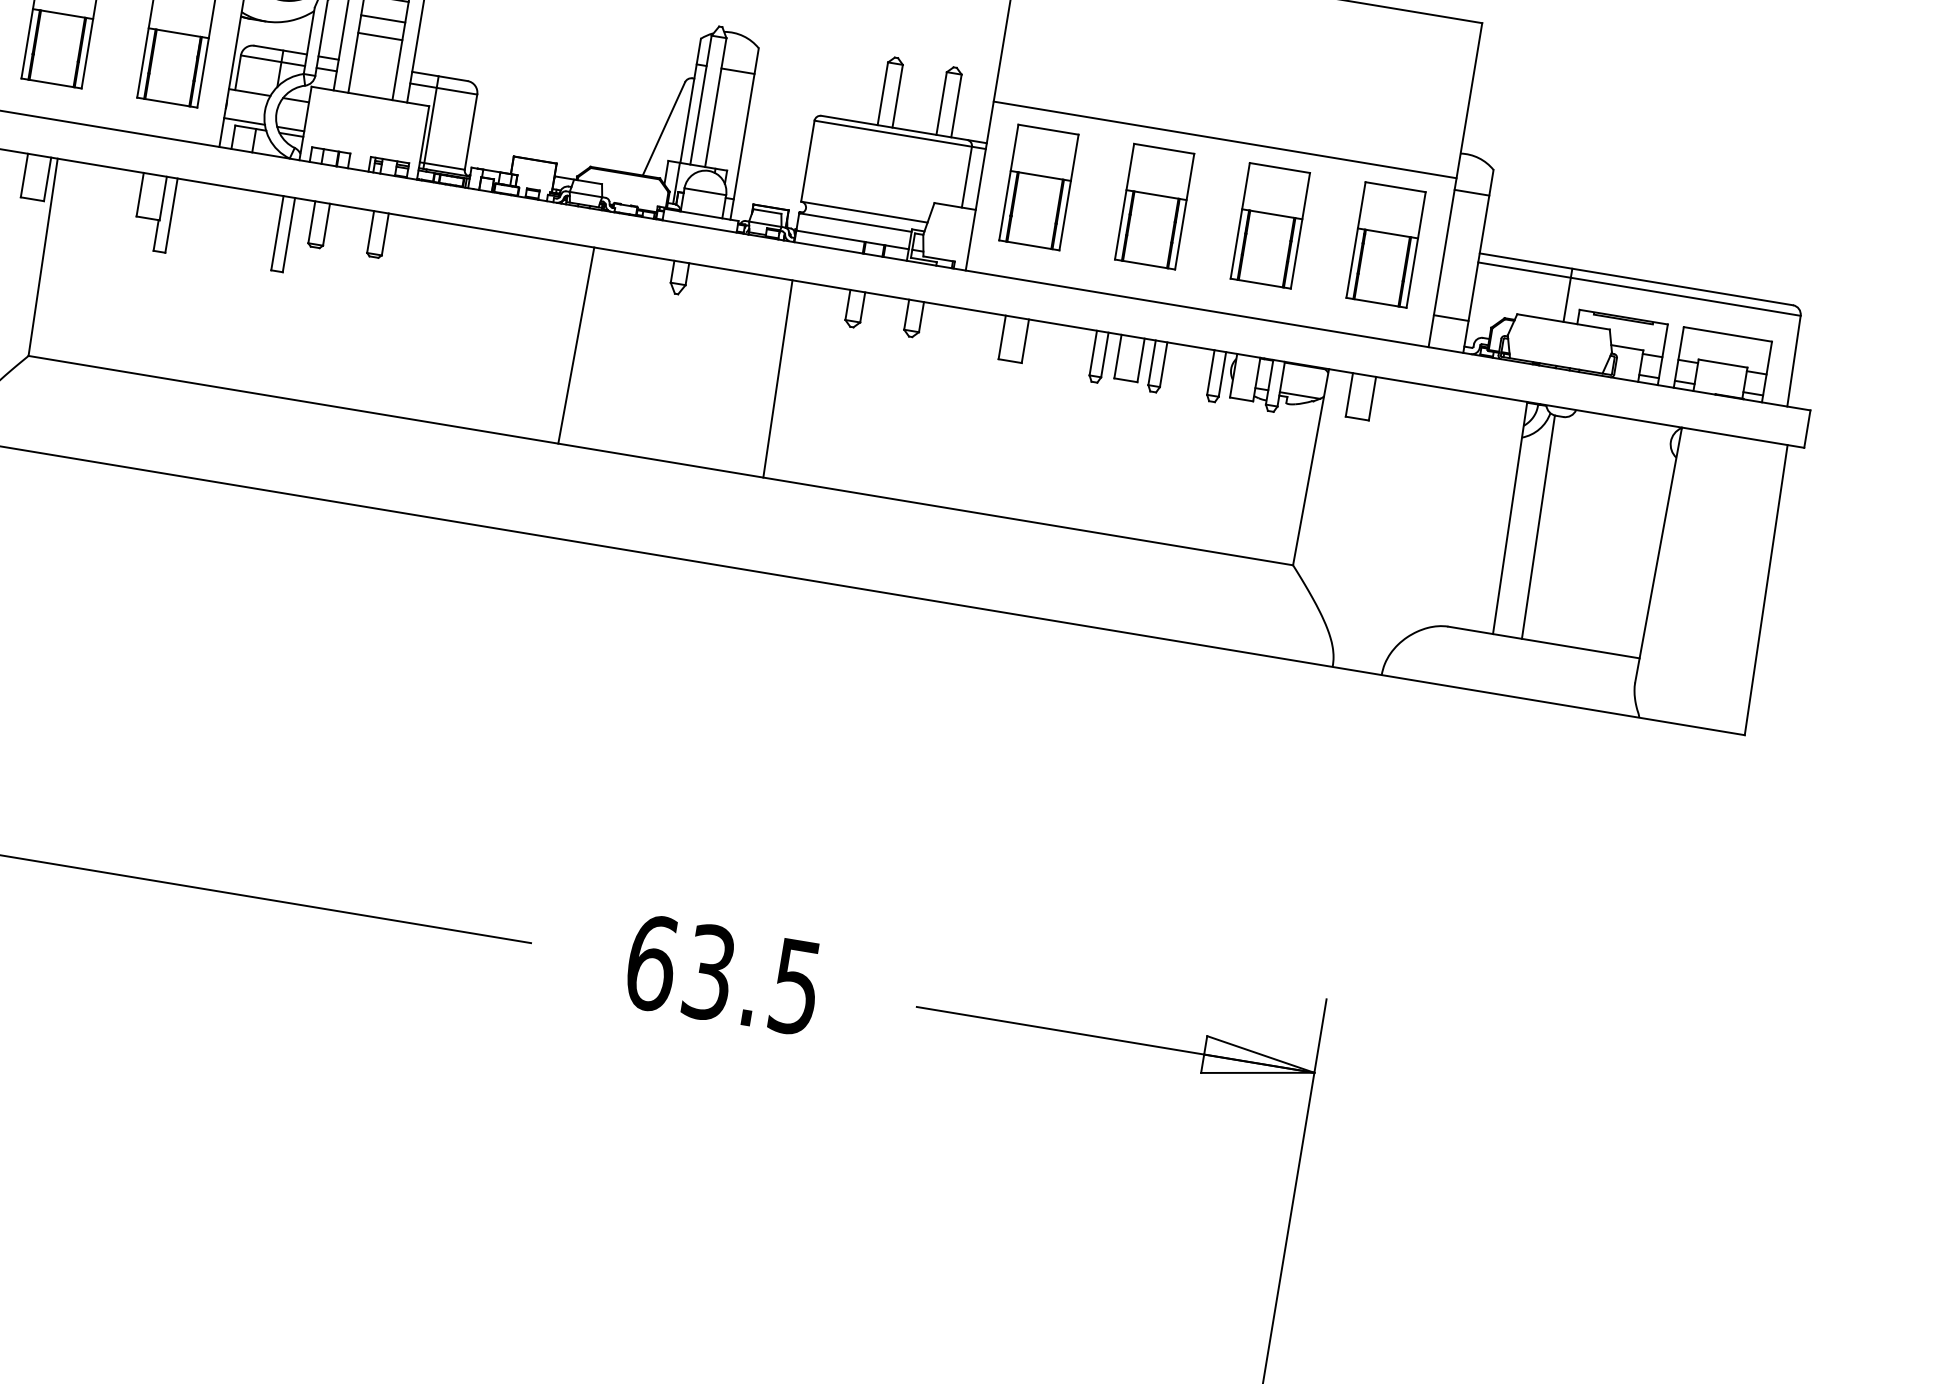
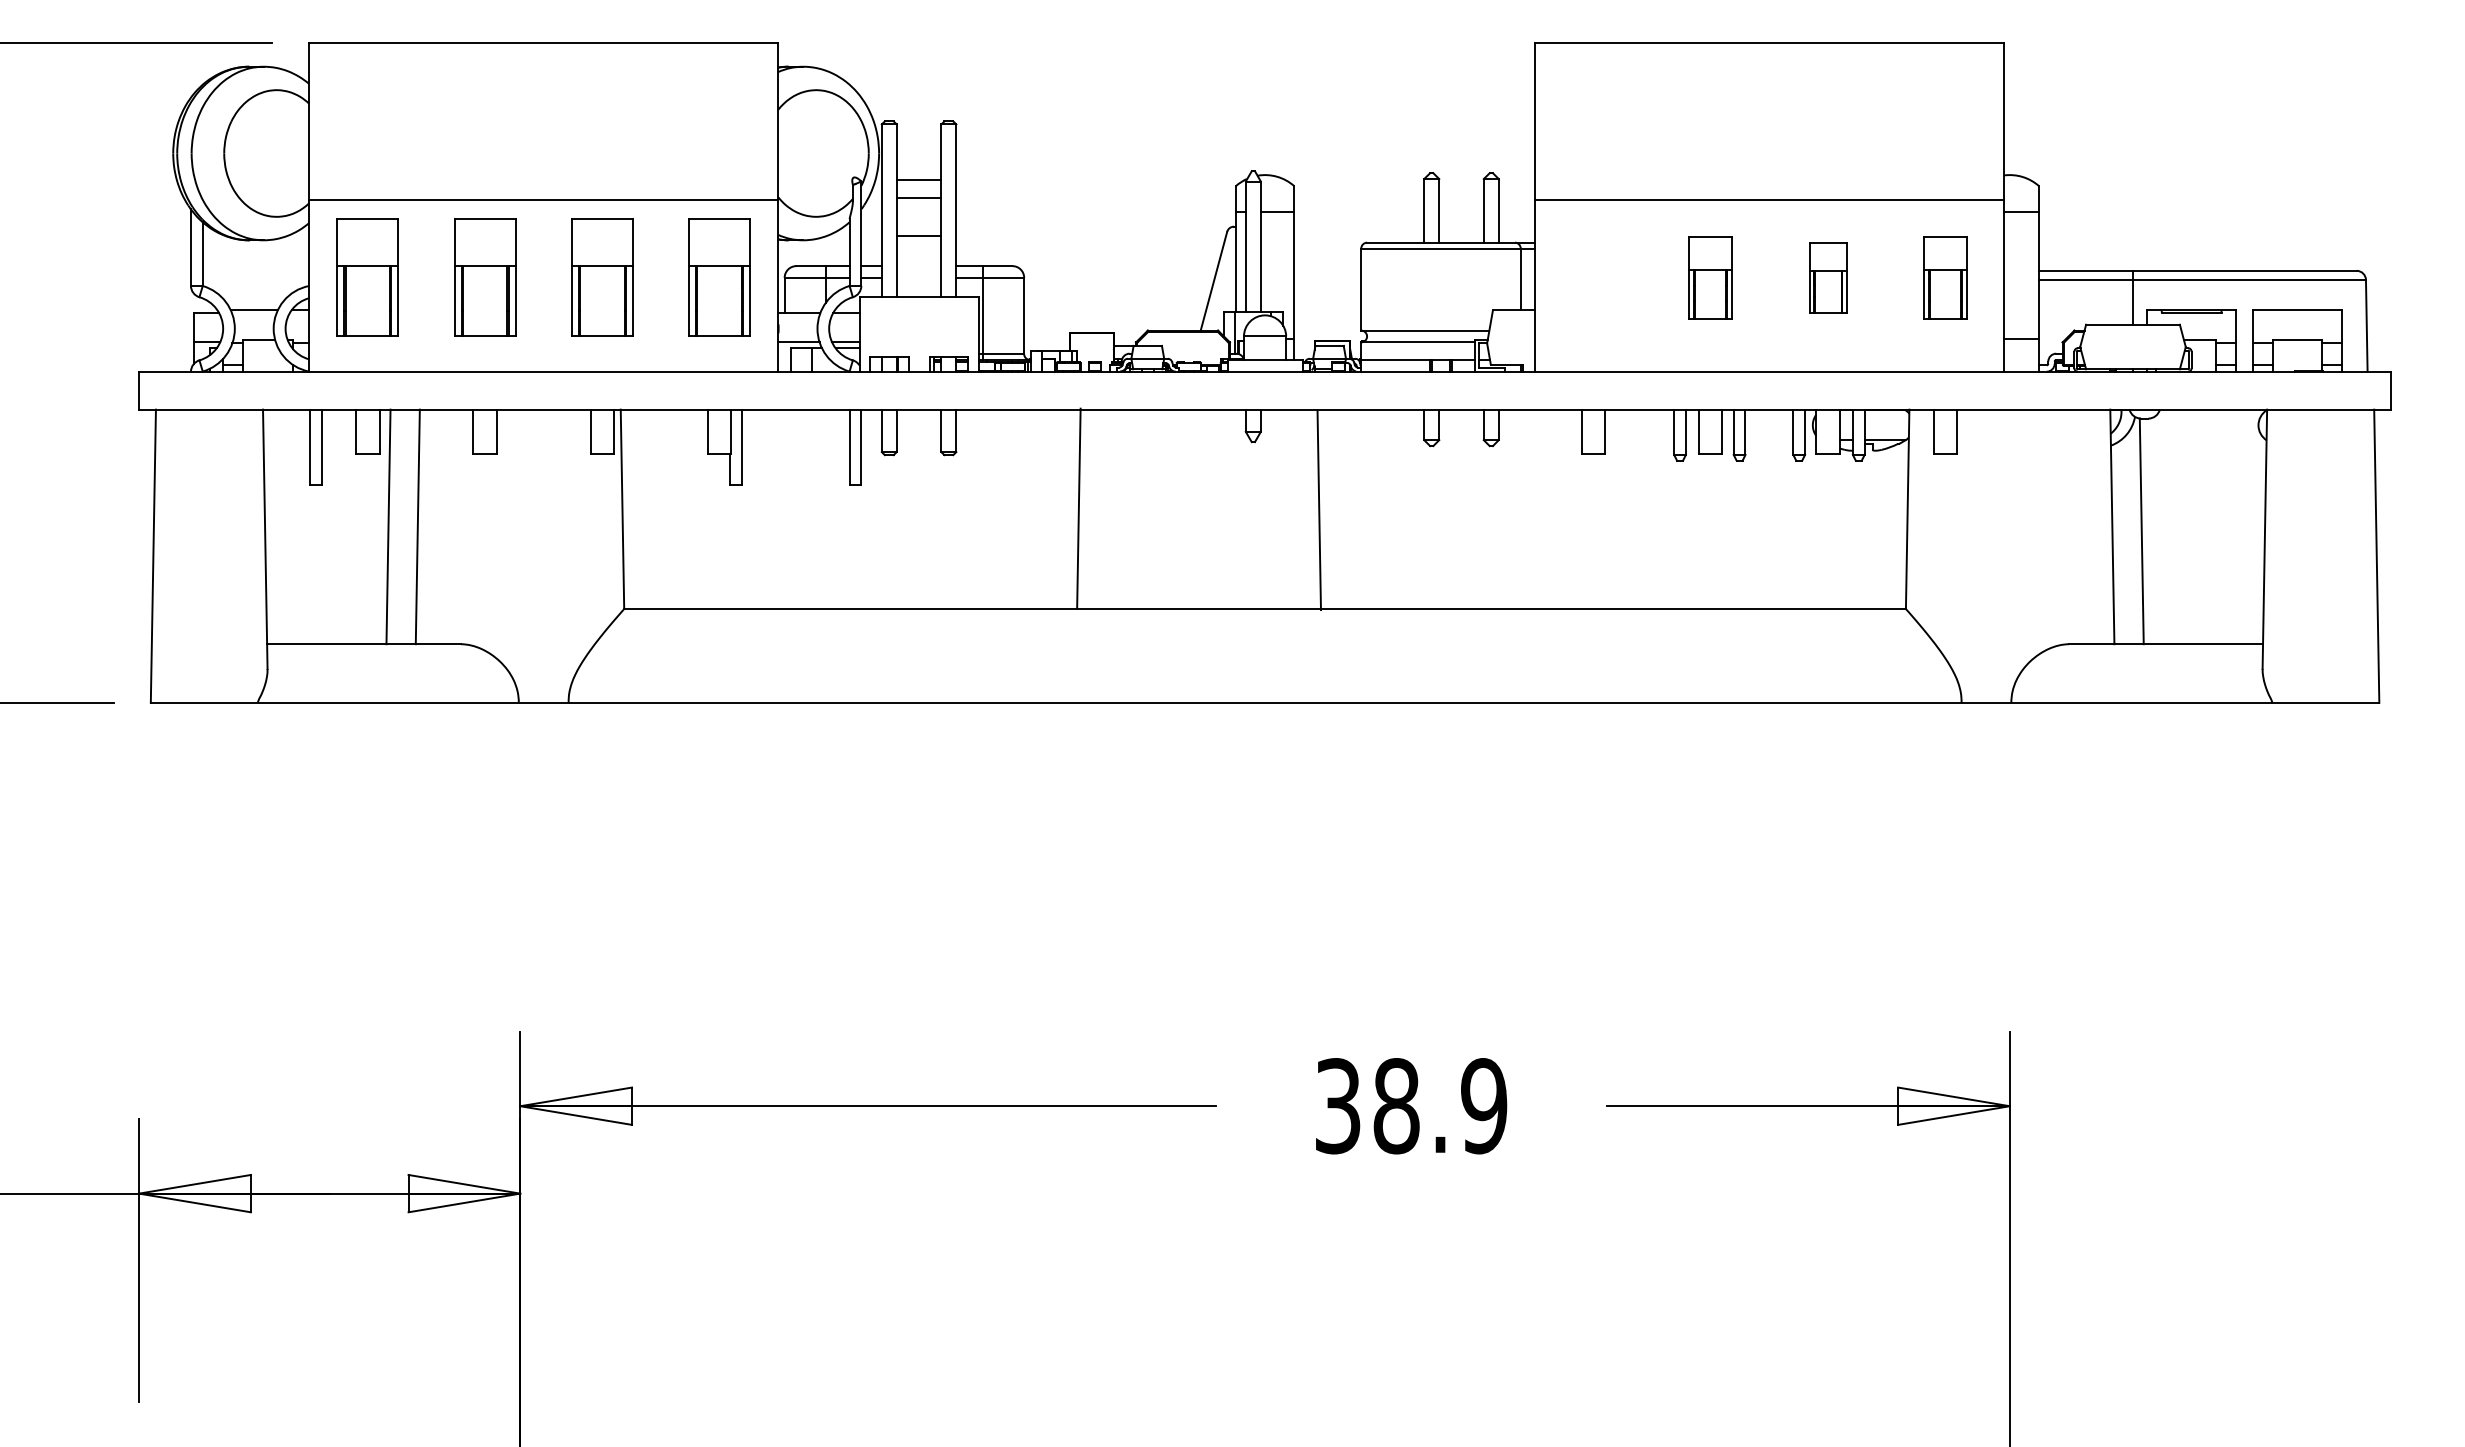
line: (382, 18) -> (918, 218), removed
part: (1038, 187) -> (1593, 277), removed
part: (1154, 206) -> (1710, 277), size x0.7
part: (1270, 225) -> (1828, 277), size x0.6
part: (1386, 244) -> (1945, 277), size x0.7
line: (575, 345) -> (1078, 508), moved
line: (777, 379) -> (1318, 510), moved
text: (724, 975) -> (1411, 1106), 63.5 -> 38.9

